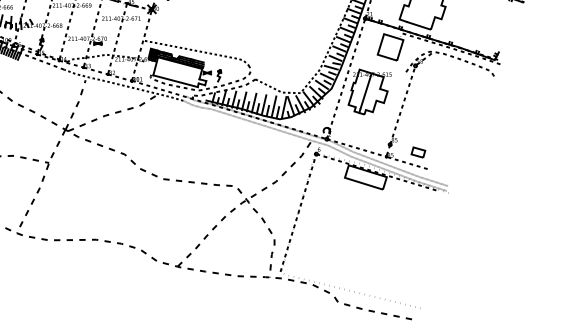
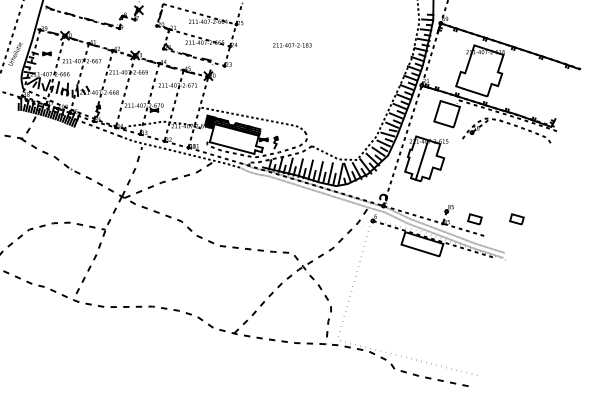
line: (402, 104) -> (459, 171), removed
part: (459, 152) -> (516, 219), added
line: (297, 212) -> (354, 279), removed

